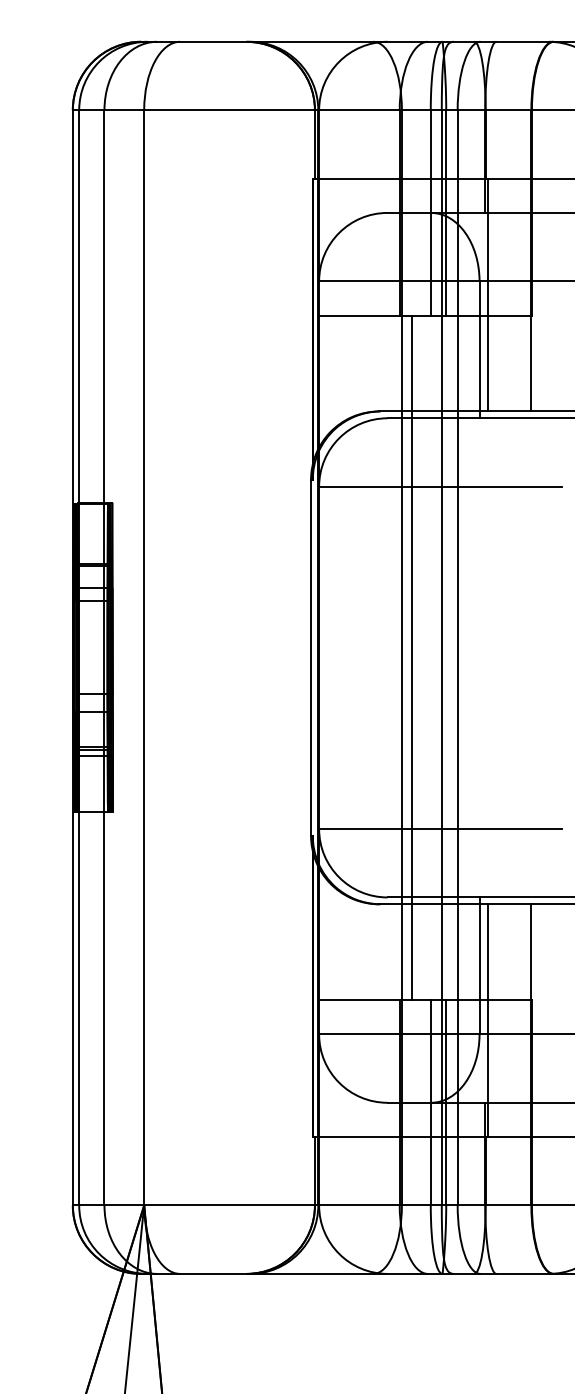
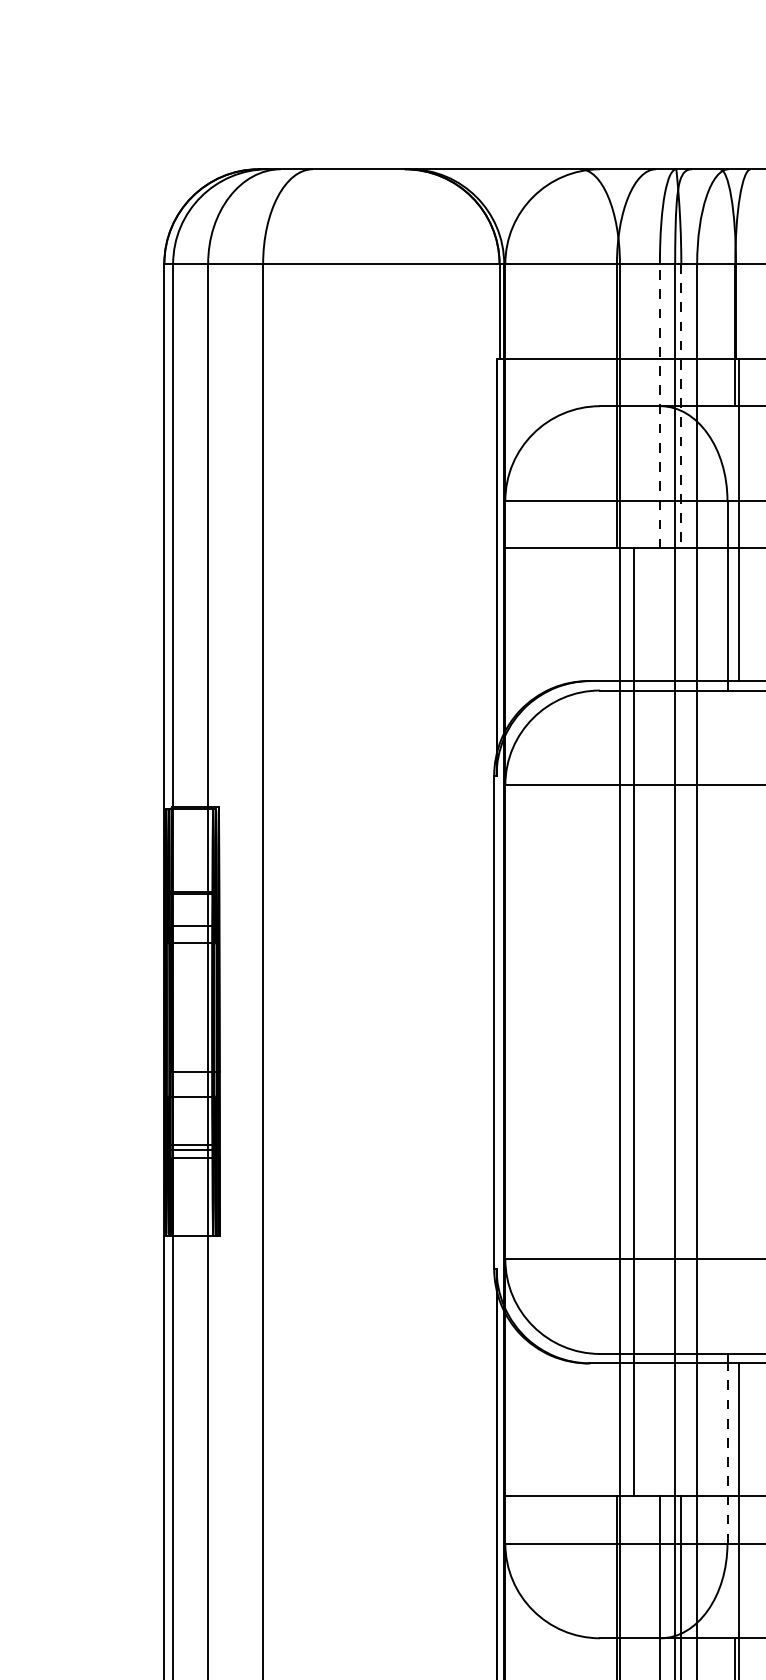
line: (430, 212) -> (659, 405), solid -> dashed
line: (446, 212) -> (681, 405), solid -> dashed
line: (479, 968) -> (727, 1452), solid -> dashed

